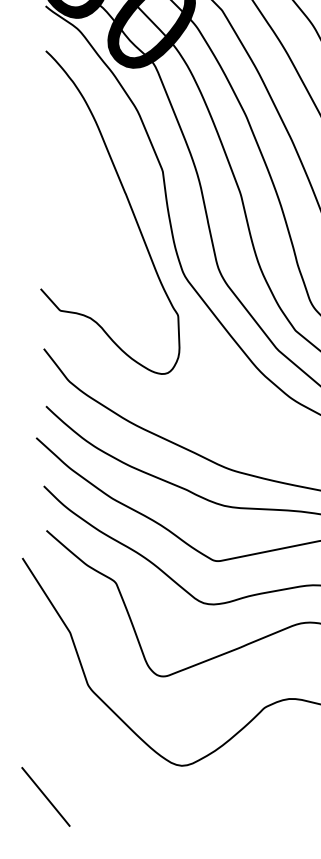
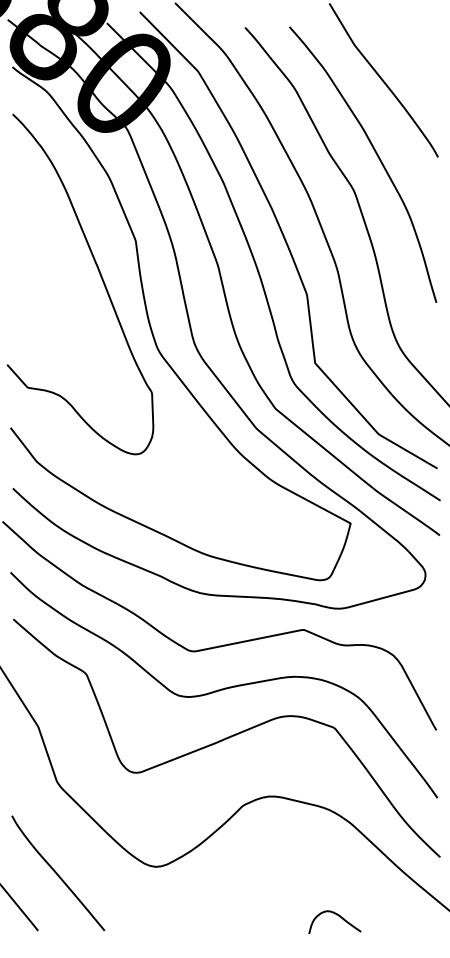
curve: (88, 772) -> (57, 873), added

